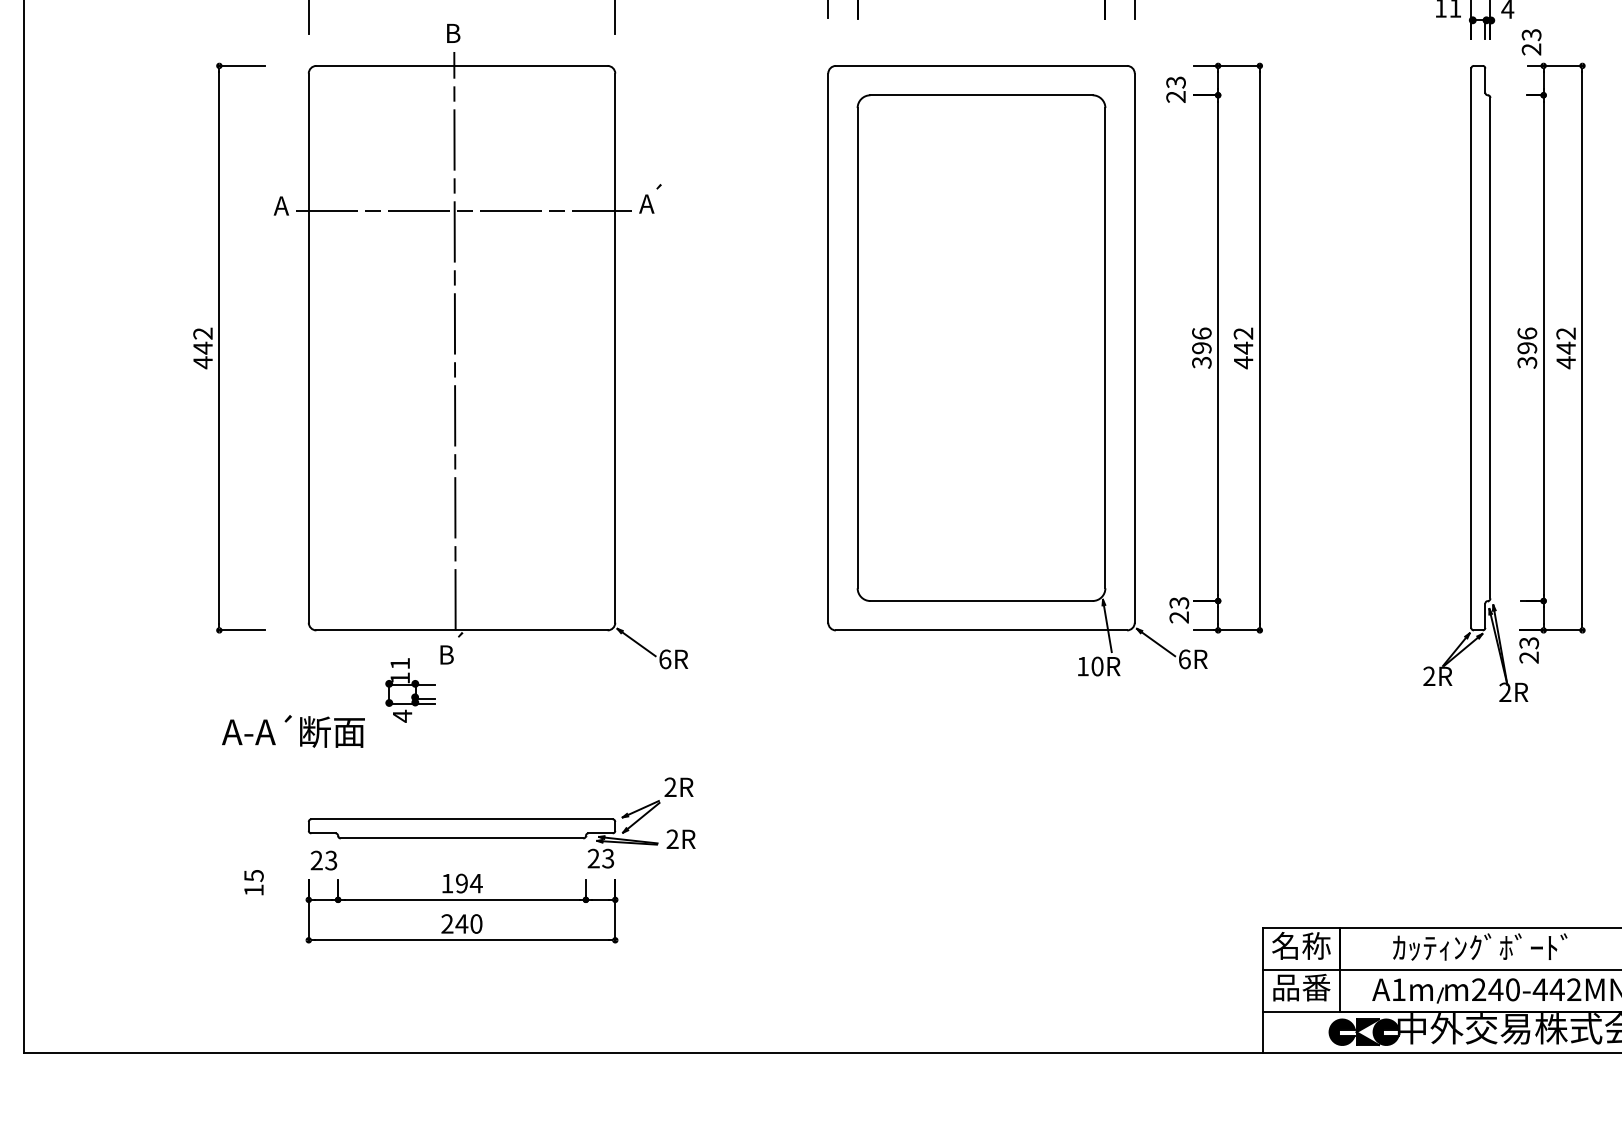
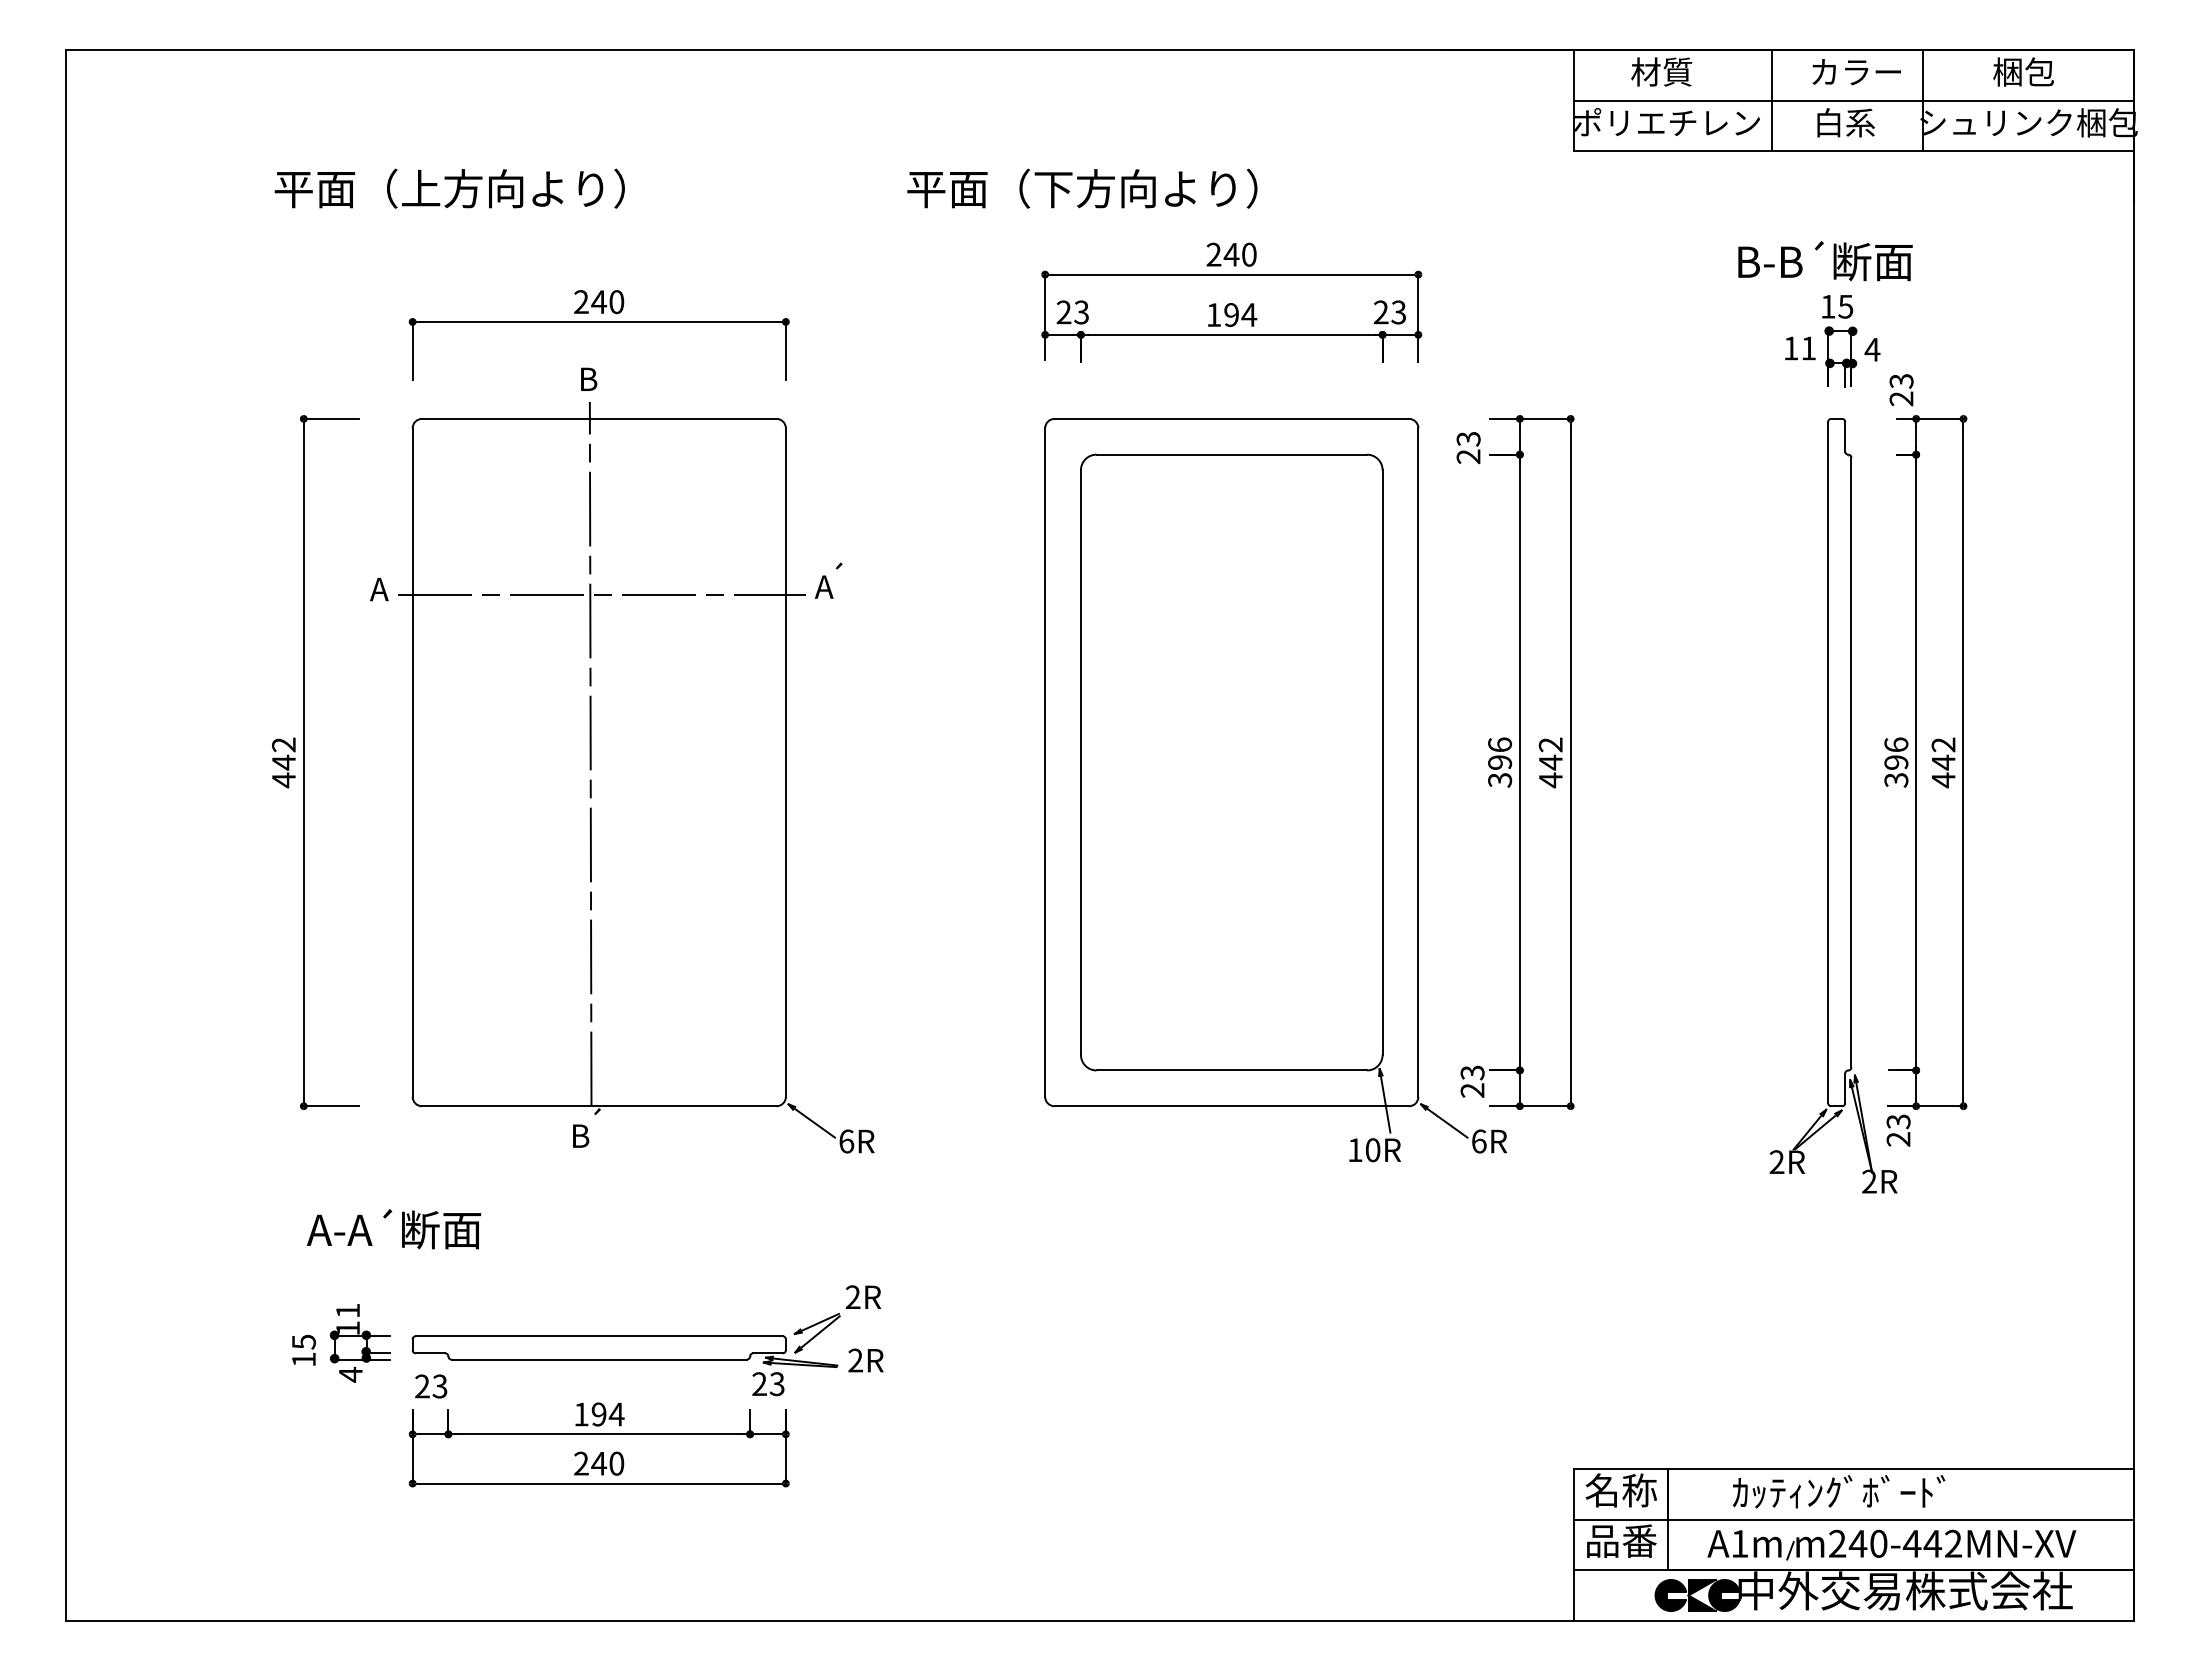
part: (409, 690) -> (359, 1343), moved
text: (253, 882) -> (303, 1350), moved

